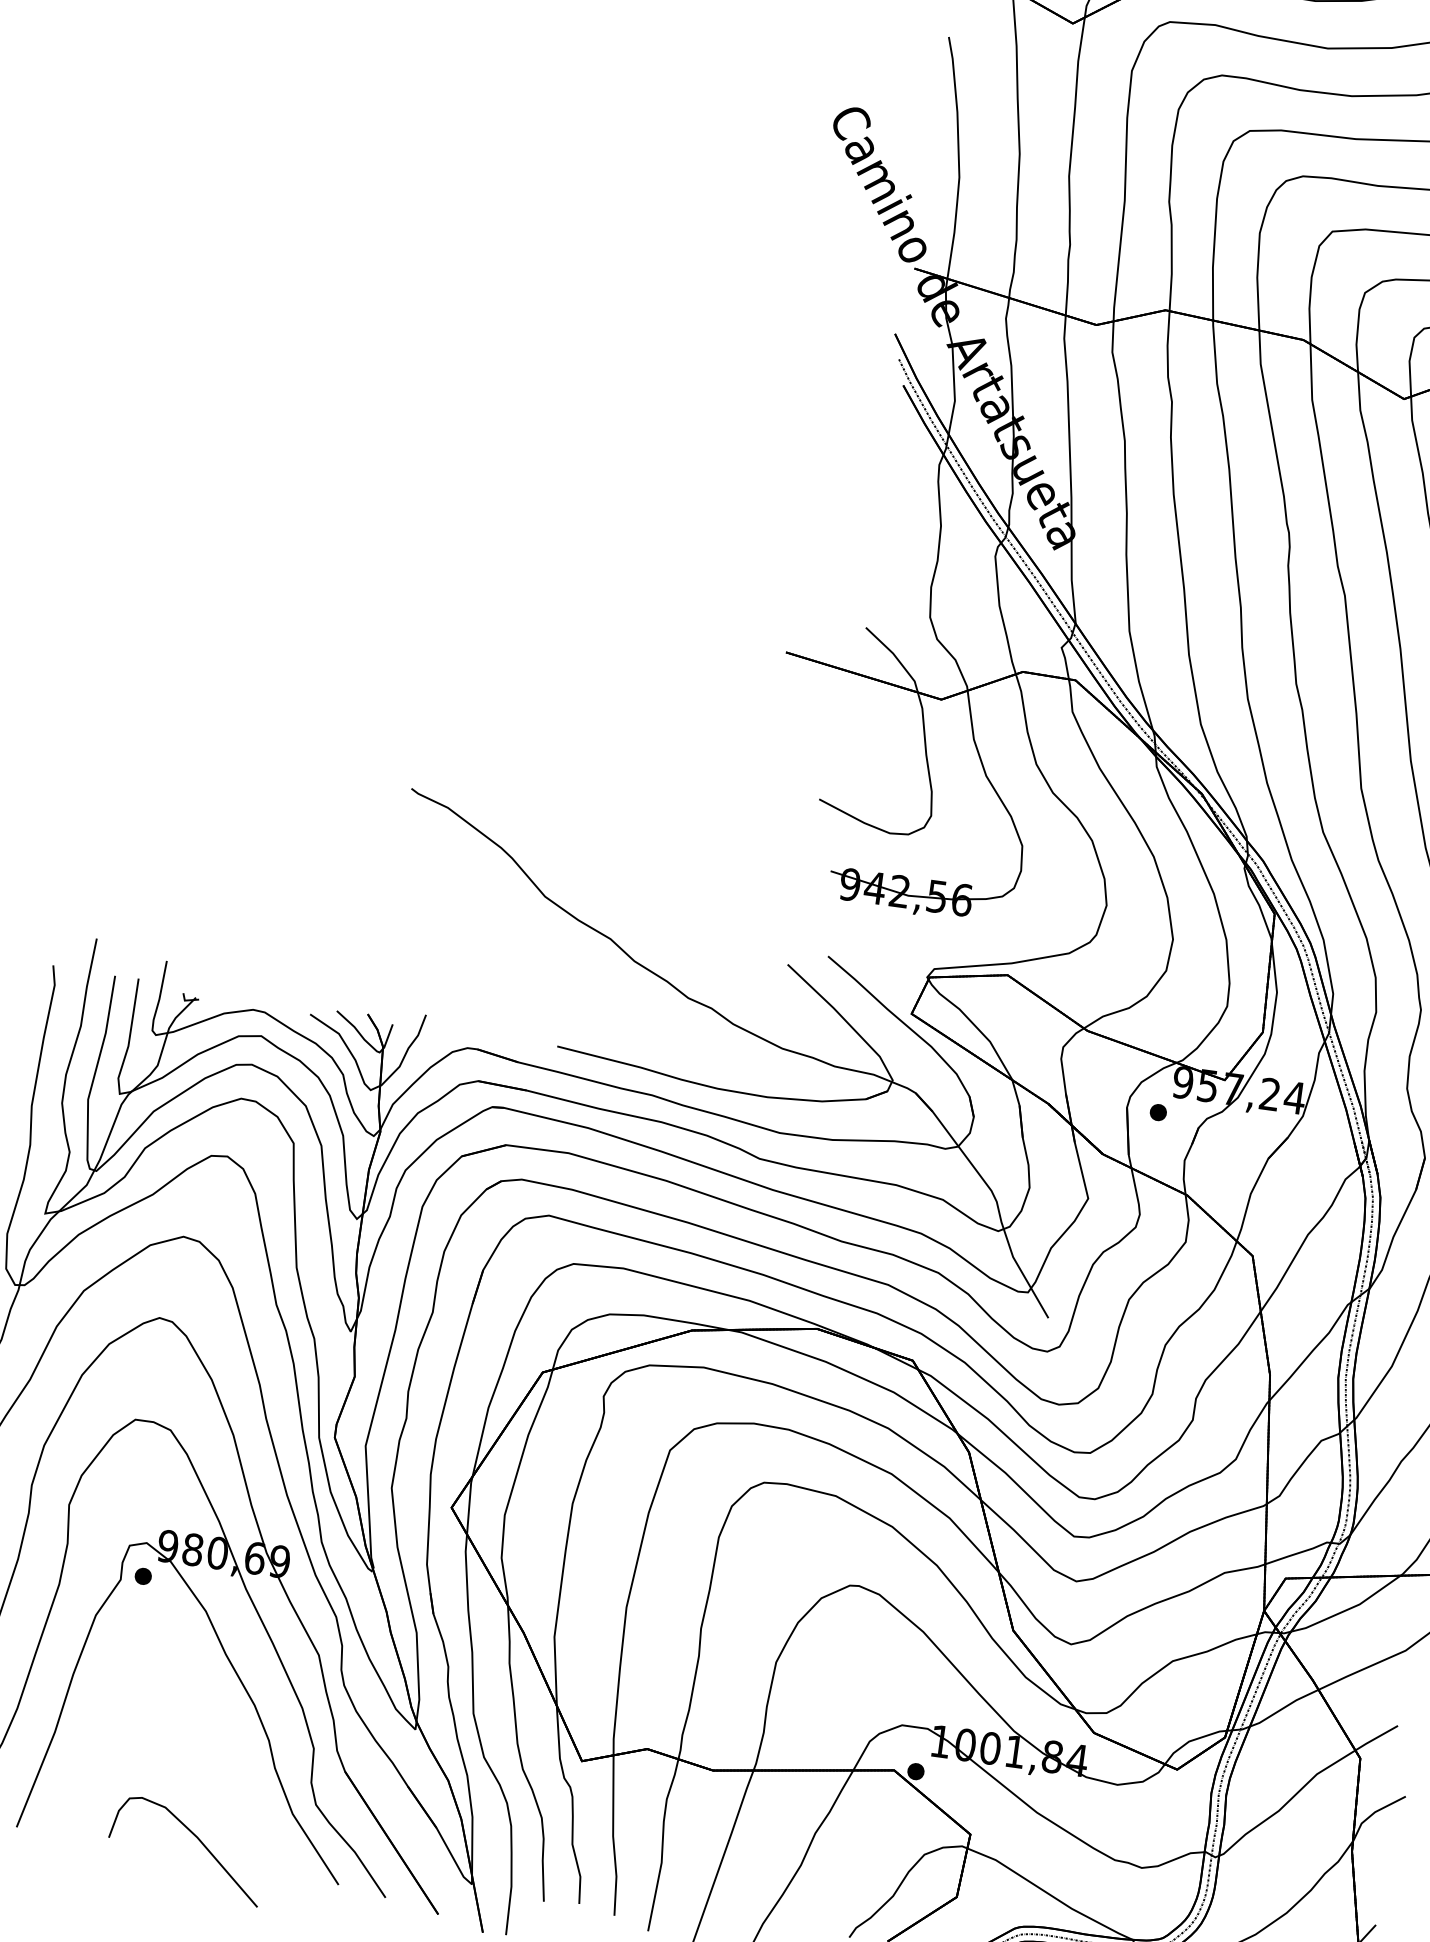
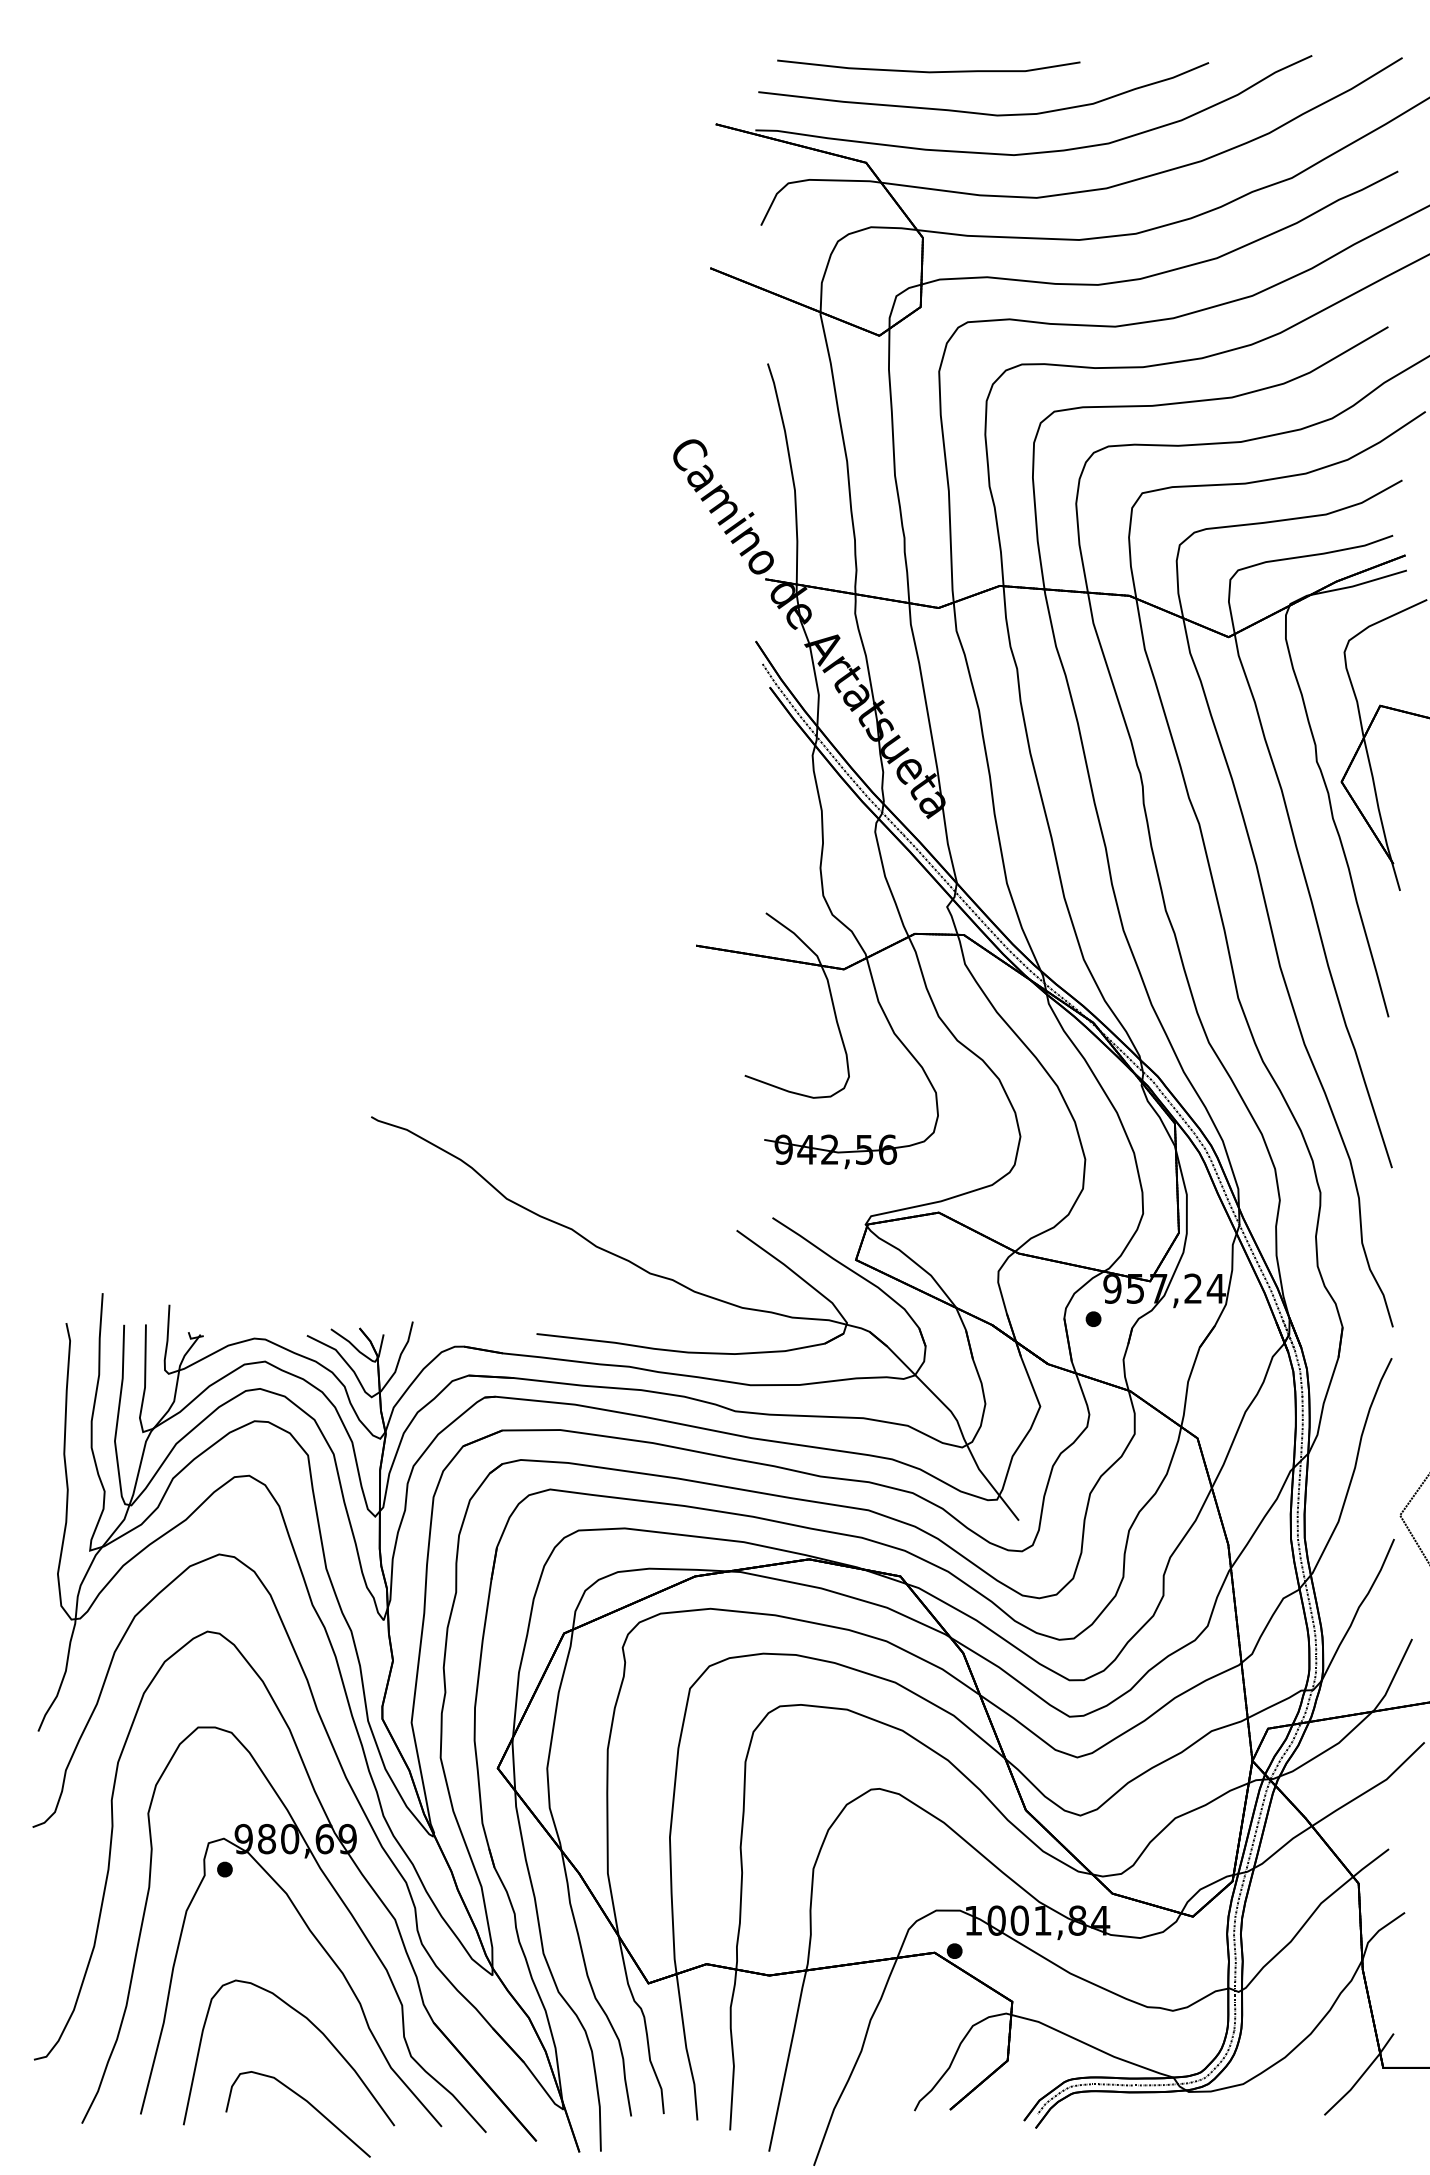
part: (212, 1754) -> (310, 2023), added

